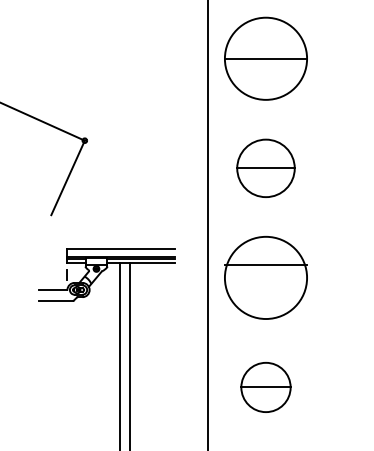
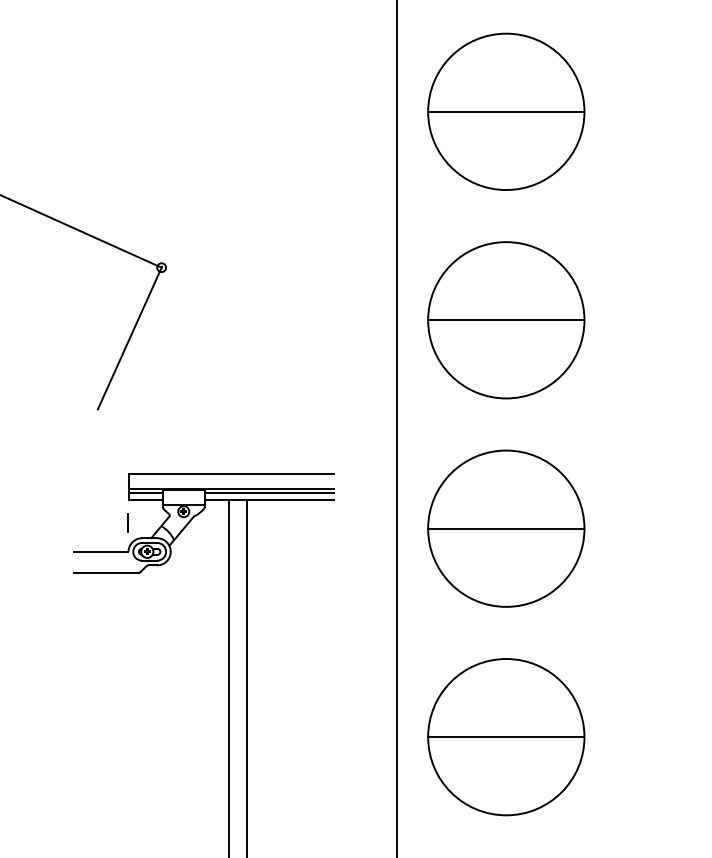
part: (265, 168) -> (505, 320), size x1.43
line: (265, 264) -> (505, 527), moved
part: (265, 387) -> (505, 737), size x1.67

